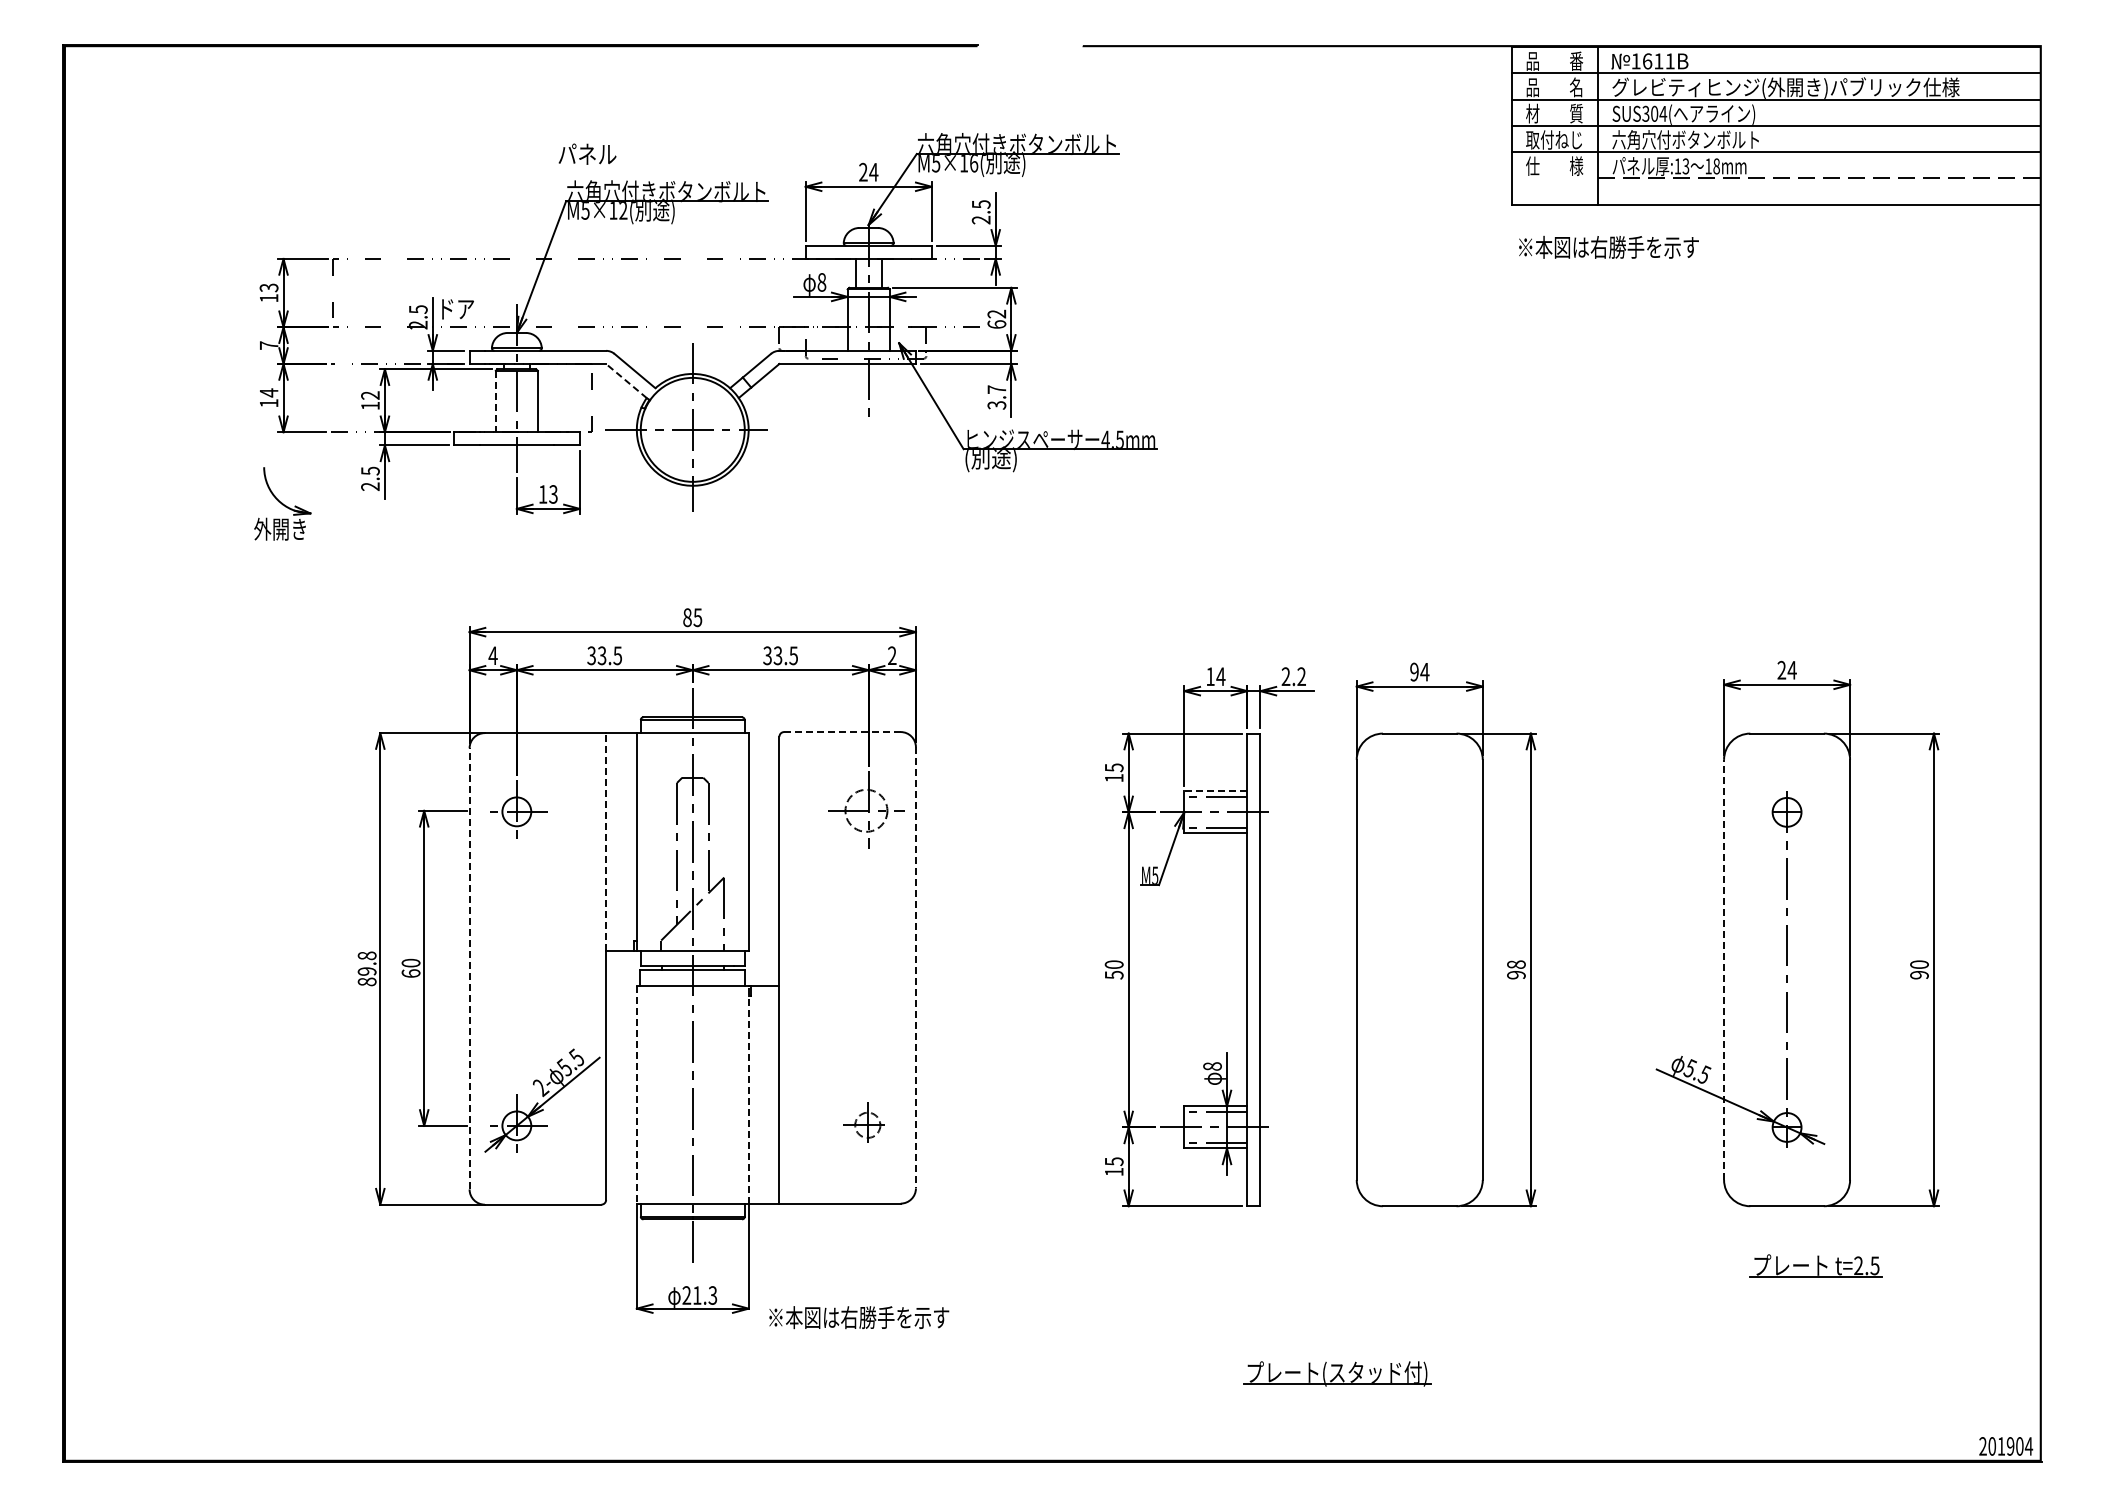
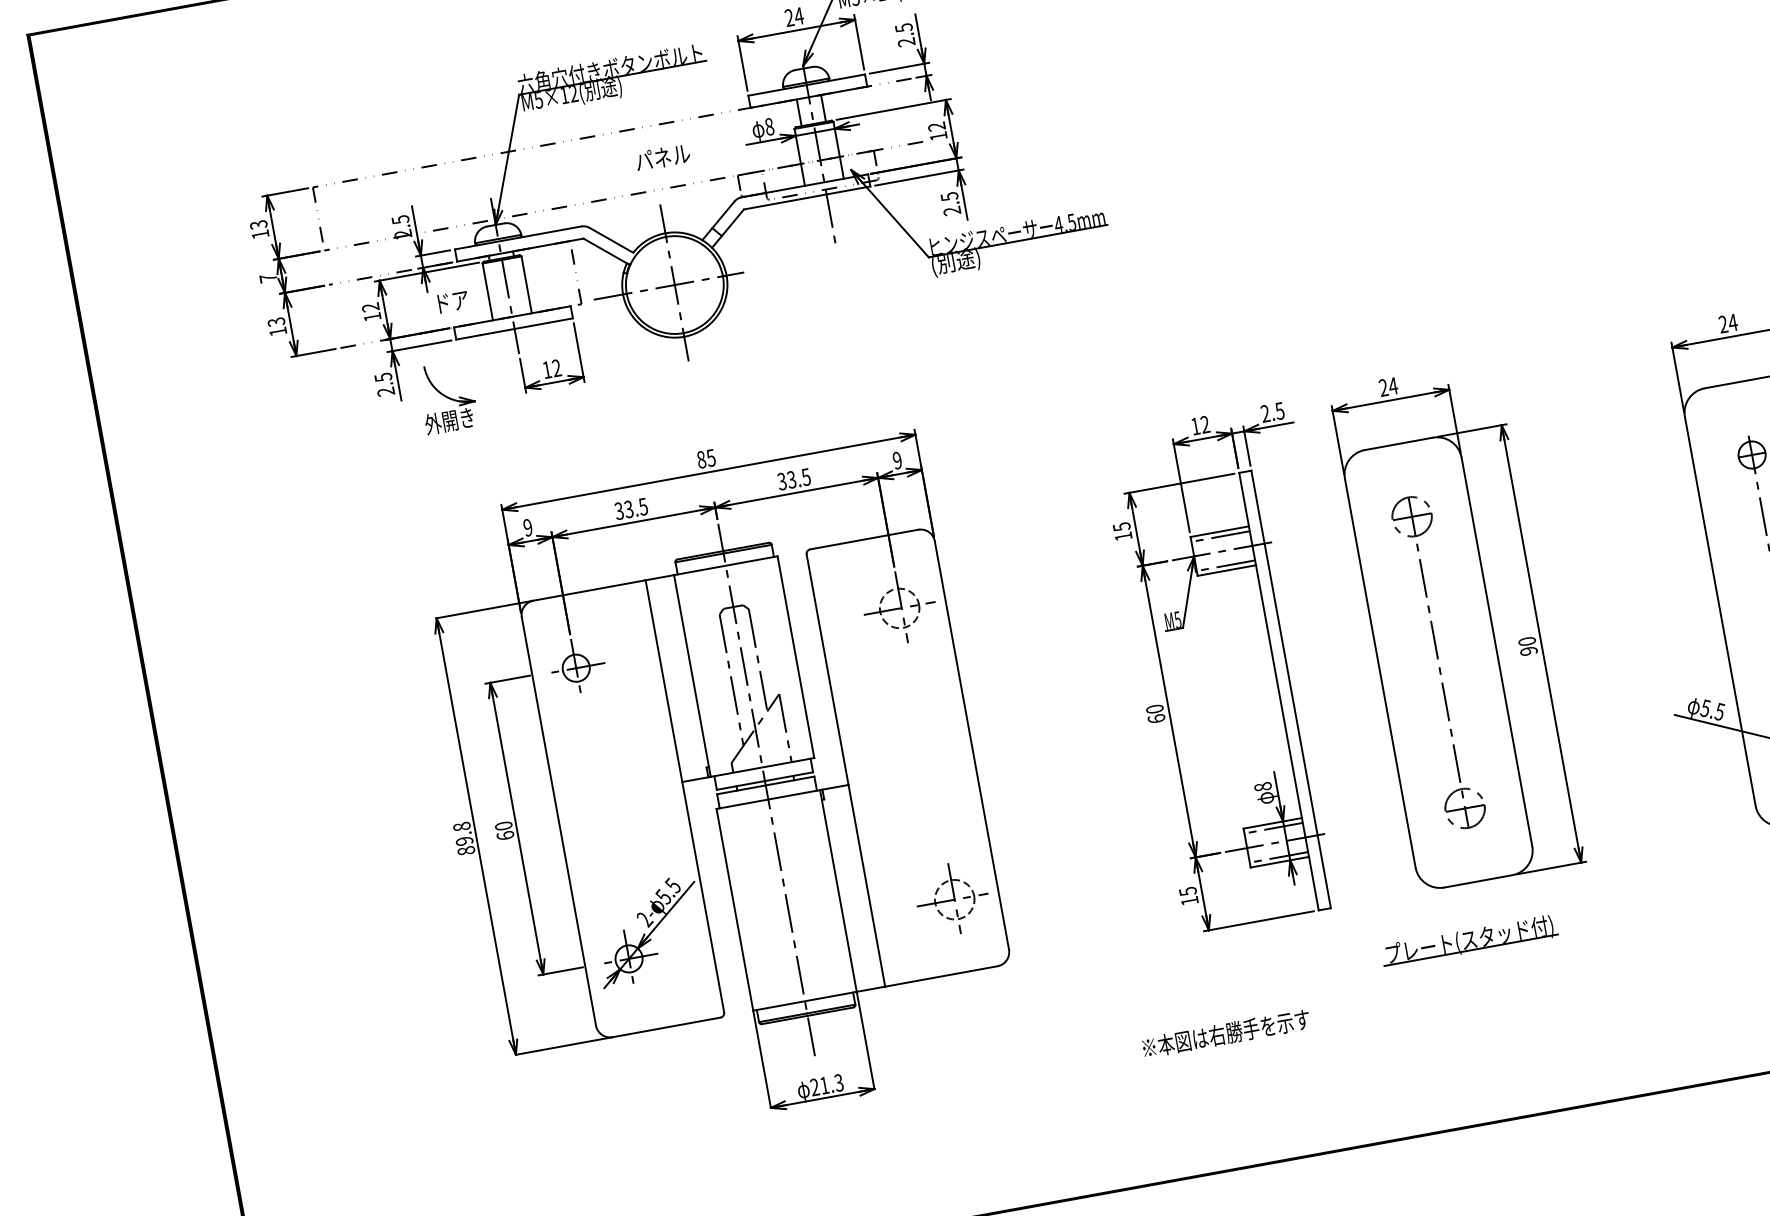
text: (587, 153) -> (662, 156), moved
text: (457, 309) -> (452, 302), moved
text: (996, 324) -> (938, 136), 62 -> 12
line: (626, 381) -> (605, 251), dashed -> solid
text: (268, 392) -> (275, 321), 14 -> 13
text: (996, 397) -> (950, 203), 3.7 -> 2.5
line: (495, 401) -> (487, 291), dashed -> solid
text: (553, 494) -> (556, 368), 13 -> 12
part: (282, 503) -> (447, 396), moved
text: (492, 655) -> (527, 527), 4 -> 9
text: (892, 655) -> (897, 460), 2 -> 9
text: (1414, 672) -> (1383, 388), 94 -> 24
text: (1220, 676) -> (1204, 424), 14 -> 12
text: (1301, 676) -> (1279, 410), 2.2 -> 2.5
line: (842, 732) -> (864, 539), dashed -> solid
line: (1215, 791) -> (1219, 531), dashed -> solid
line: (606, 842) -> (664, 681), dashed -> solid
text: (1516, 964) -> (1527, 641), 98 -> 90
line: (915, 967) -> (971, 745), dashed -> solid
line: (469, 968) -> (558, 821), dashed -> solid
part: (1419, 969) -> (1438, 662), added
line: (1724, 969) -> (1720, 610), dashed -> solid
text: (1113, 974) -> (1155, 718), 50 -> 60
line: (636, 1094) -> (734, 909), dashed -> solid
line: (748, 1094) -> (838, 890), dashed -> solid
part: (866, 1124) -> (952, 898), size x1.67
text: (859, 1317) -> (1226, 1033), moved
part: (1337, 1373) -> (1469, 940), moved

